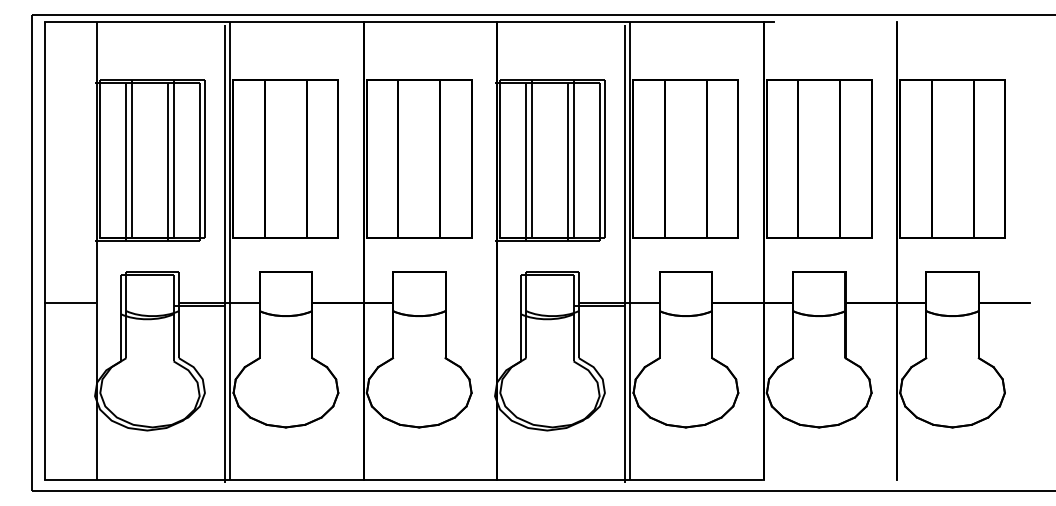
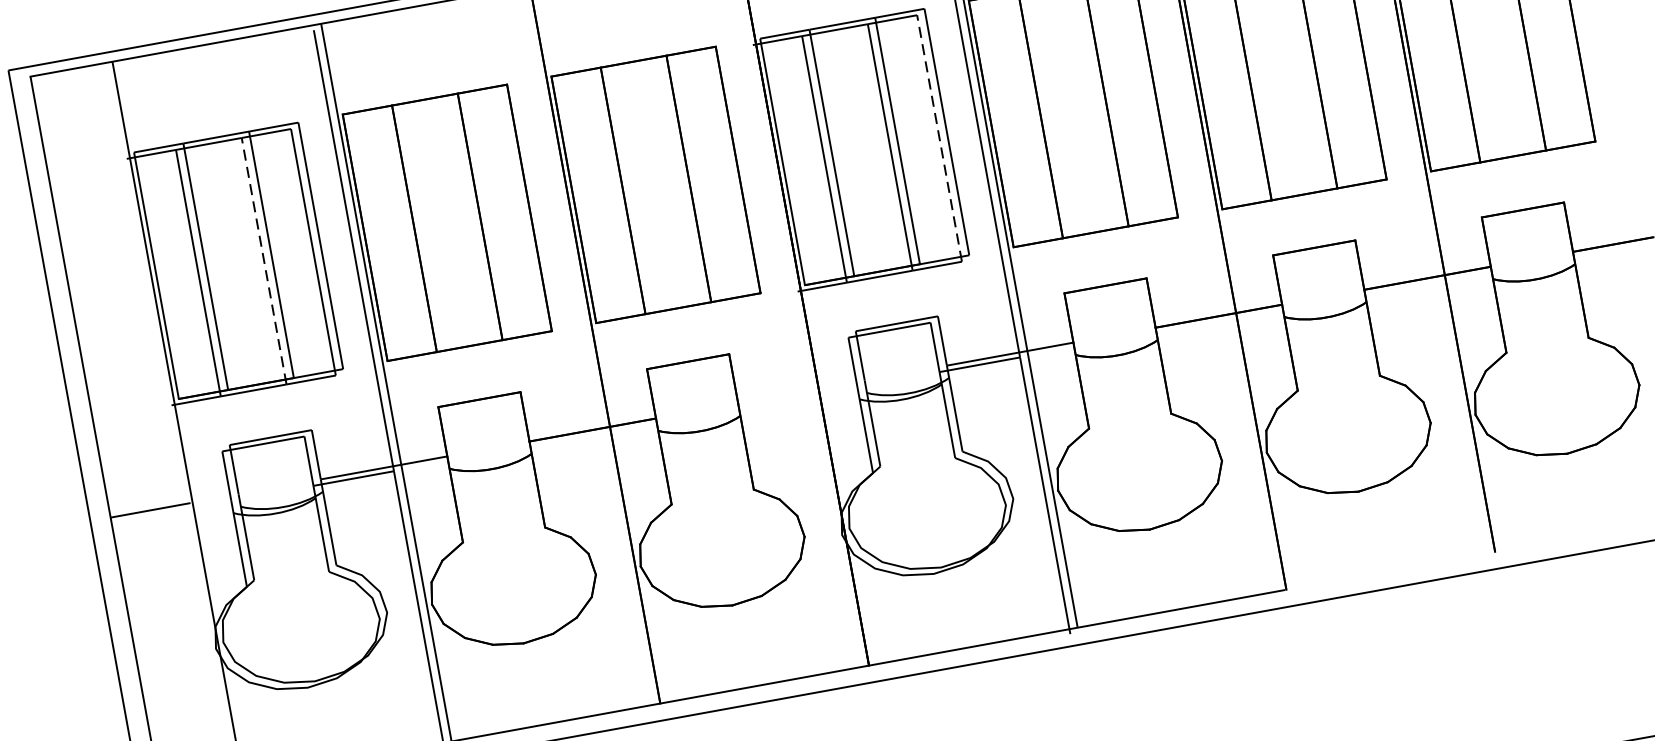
line: (168, 161) -> (264, 260), solid -> dashed
line: (599, 161) -> (938, 137), solid -> dashed

